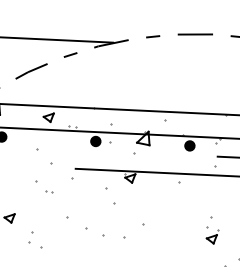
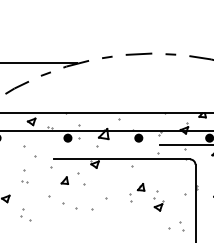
part: (48, 191) -> (24, 181), moved
part: (88, 197) -> (64, 180), added
part: (184, 217) -> (137, 192), added

